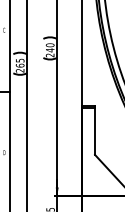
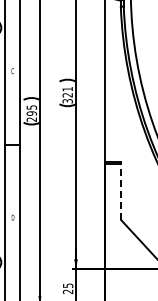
text: (50, 49) -> (67, 94), 240 -> 321
text: (19, 65) -> (31, 113), 265 -> 295
line: (95, 130) -> (121, 190), solid -> dashed

